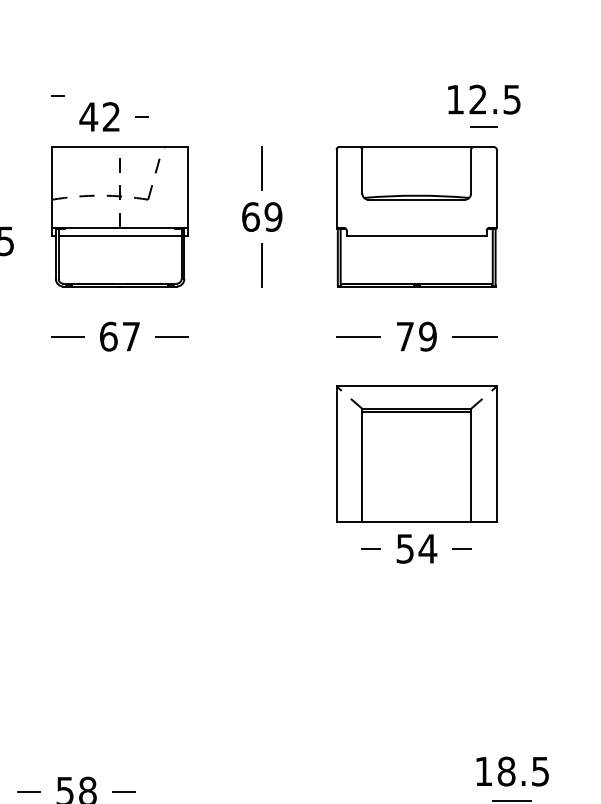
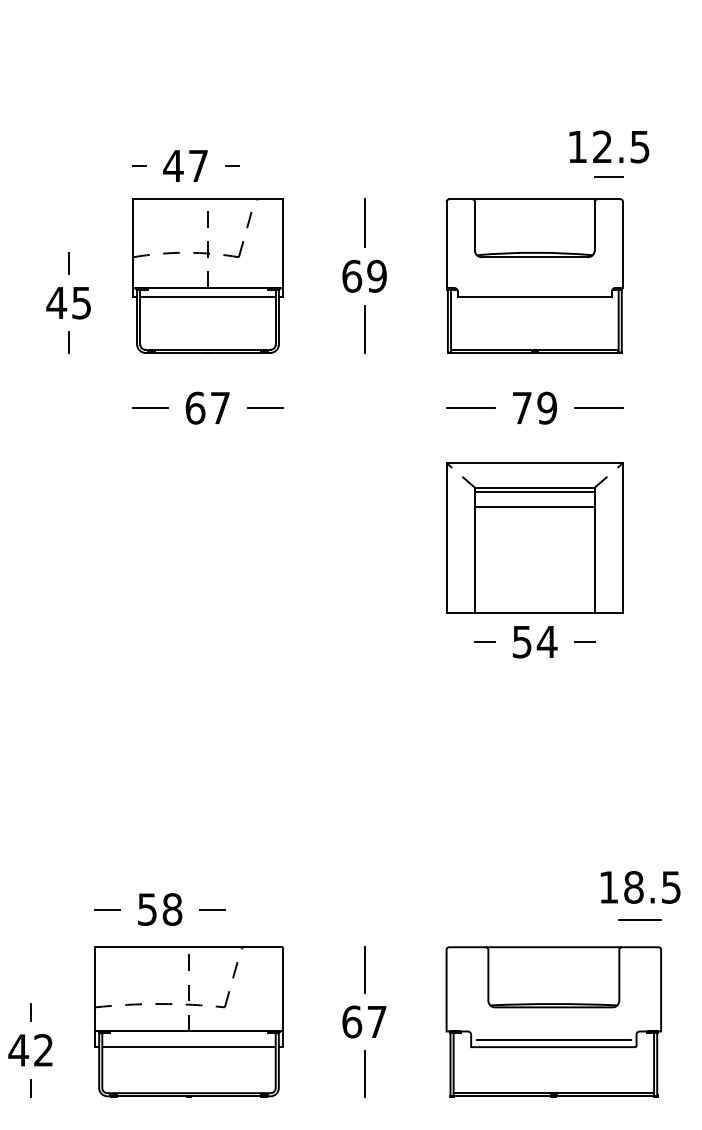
line: (57, 95) -> (139, 165), moved
text: (111, 116) -> (198, 165), 42 -> 47
line: (416, 425) -> (534, 506), added

